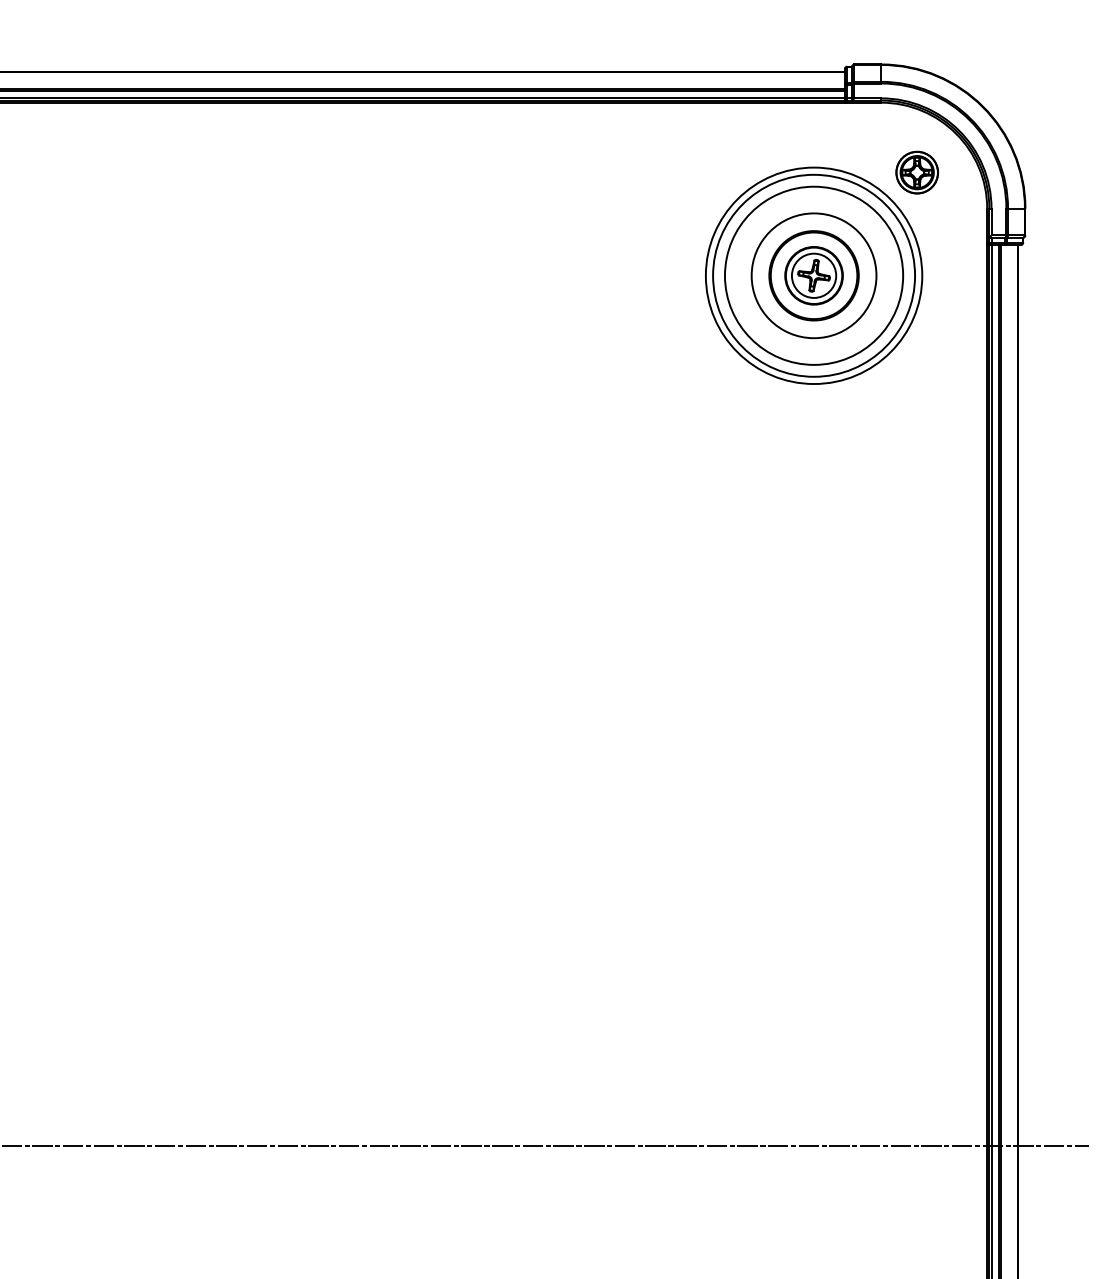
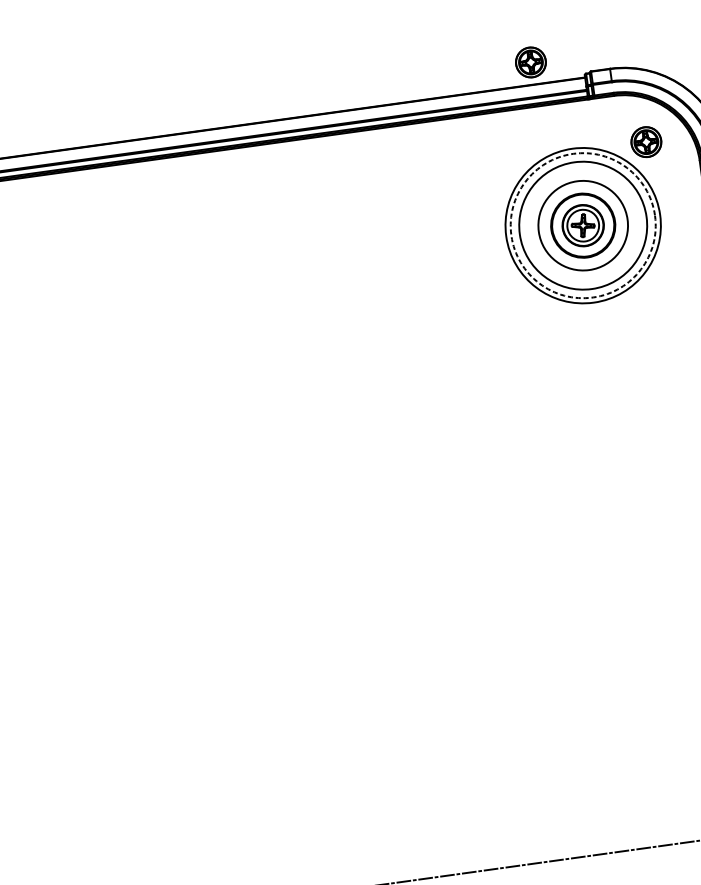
part: (772, 40) -> (530, 62), added
circle: (814, 275) -> (583, 225), solid -> dashed

